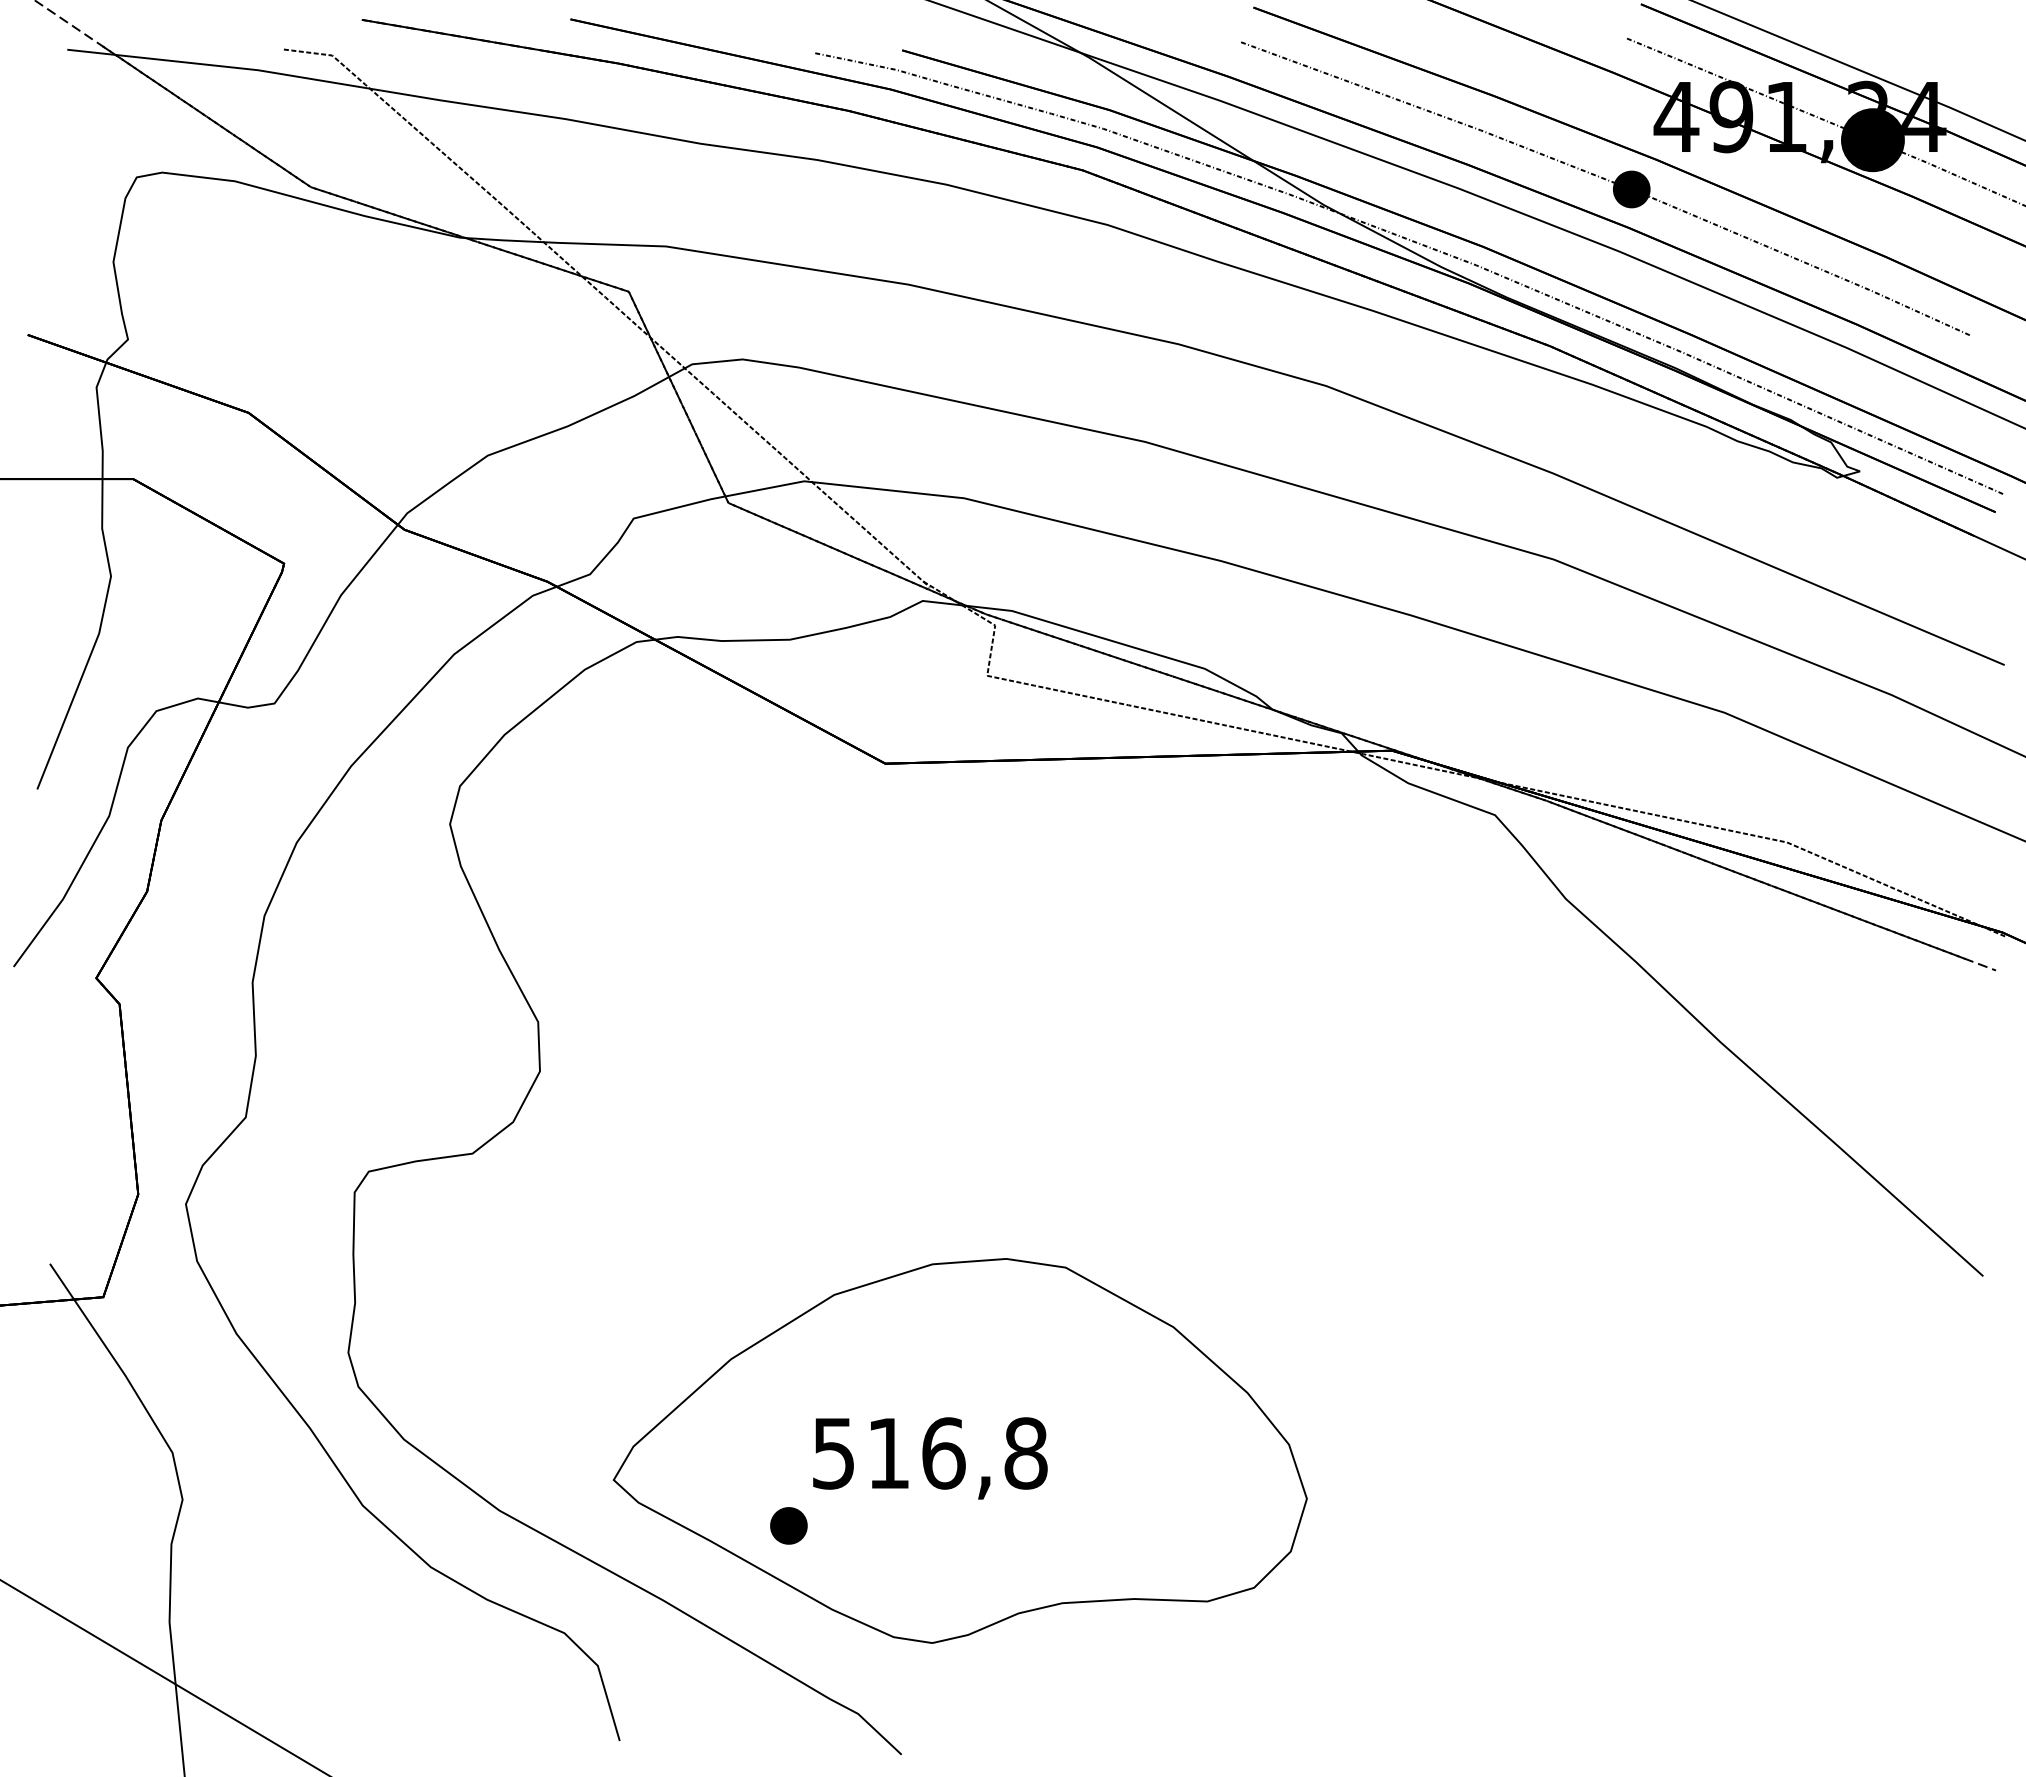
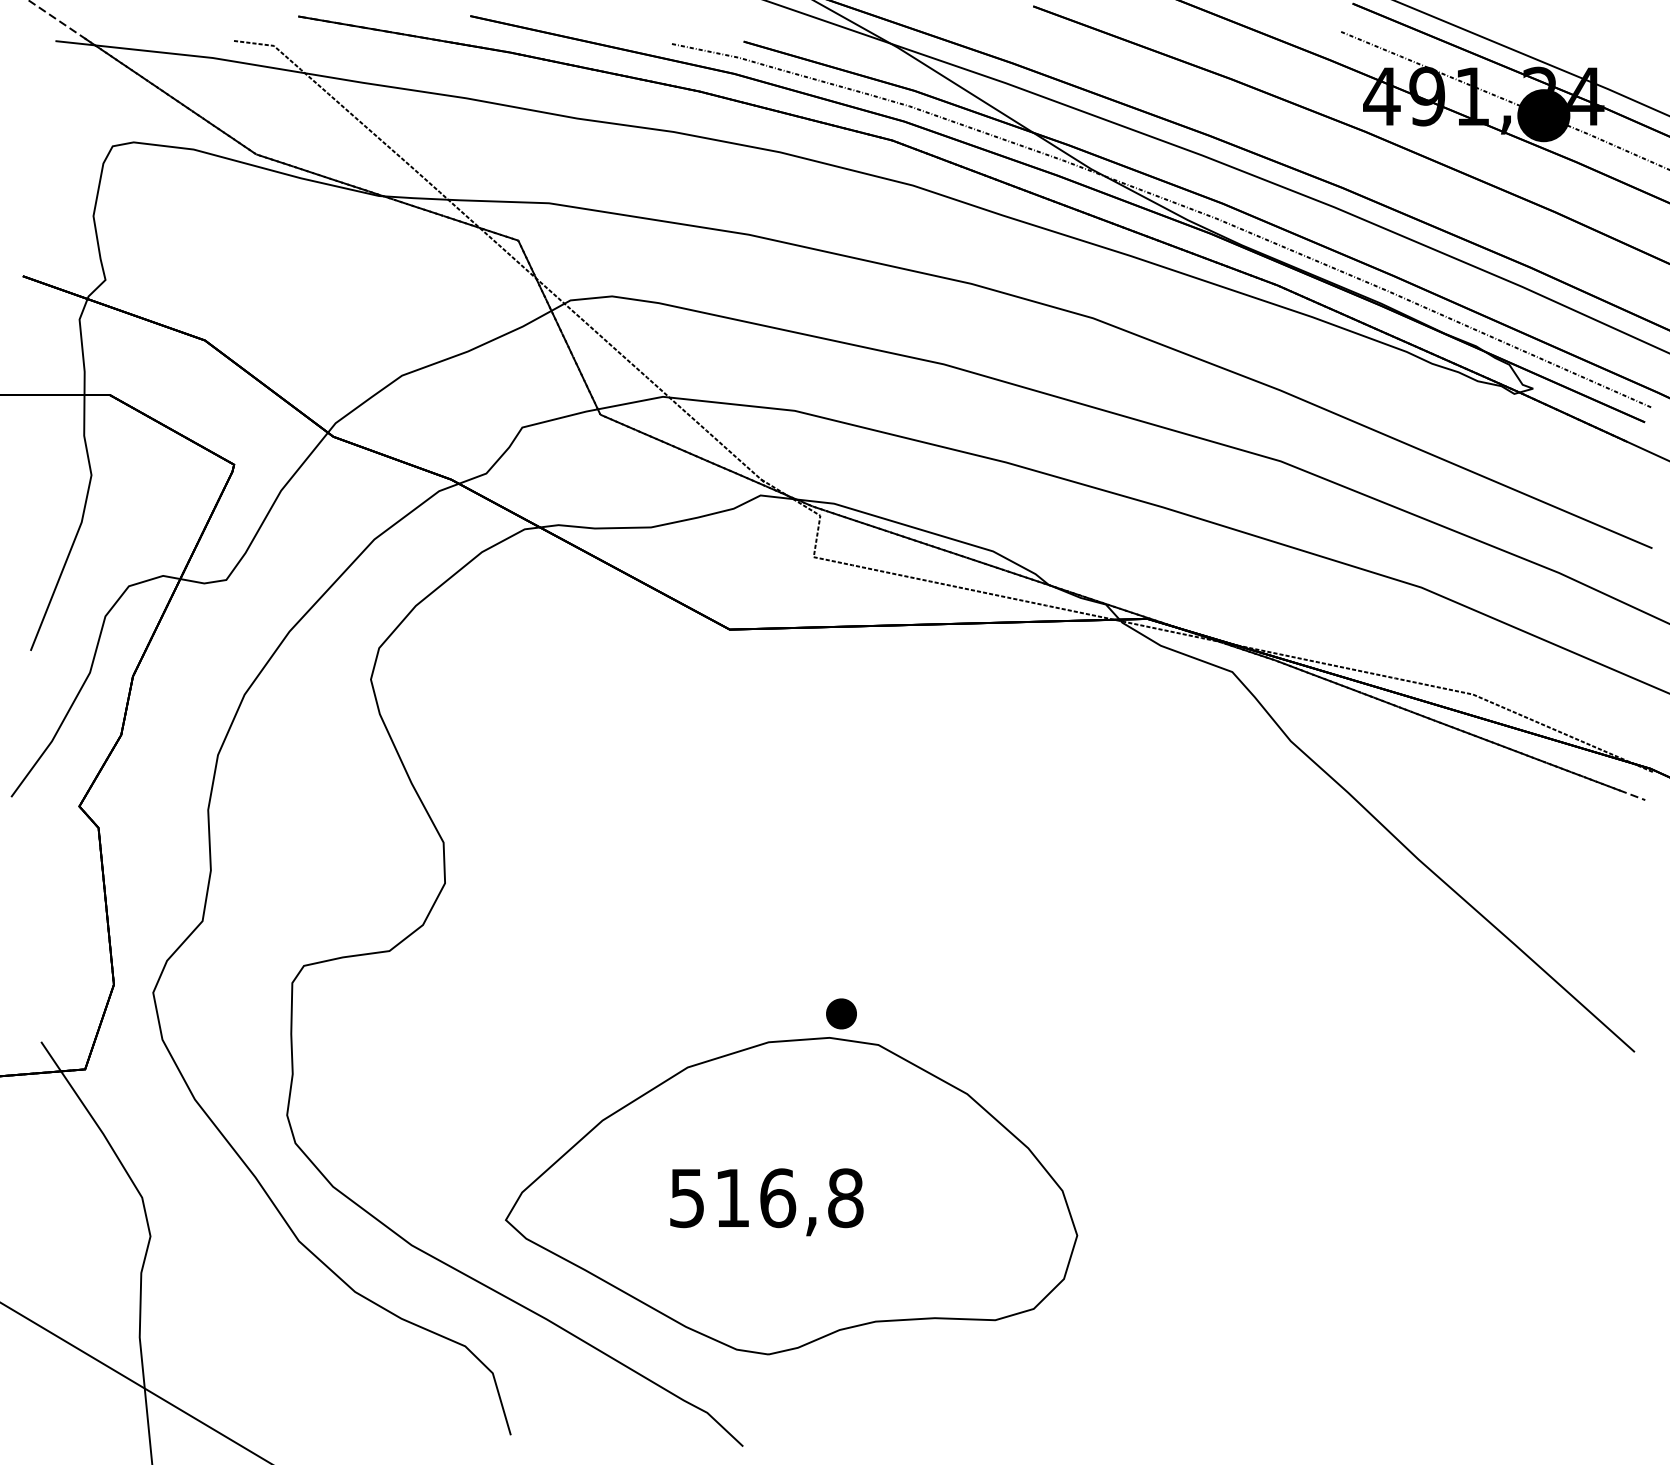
part: (1608, 181) -> (1325, 149), removed
part: (788, 1525) -> (841, 1013), moved

